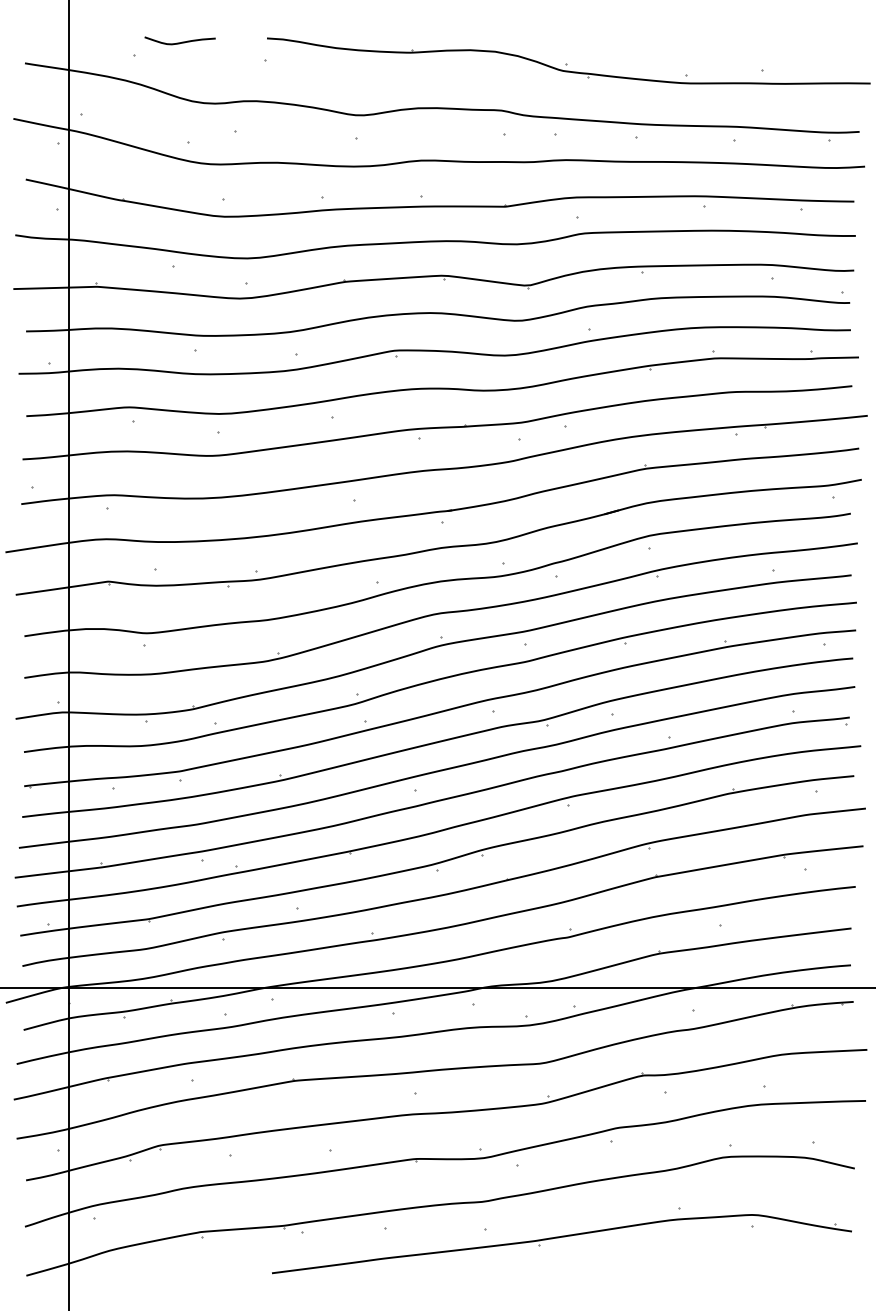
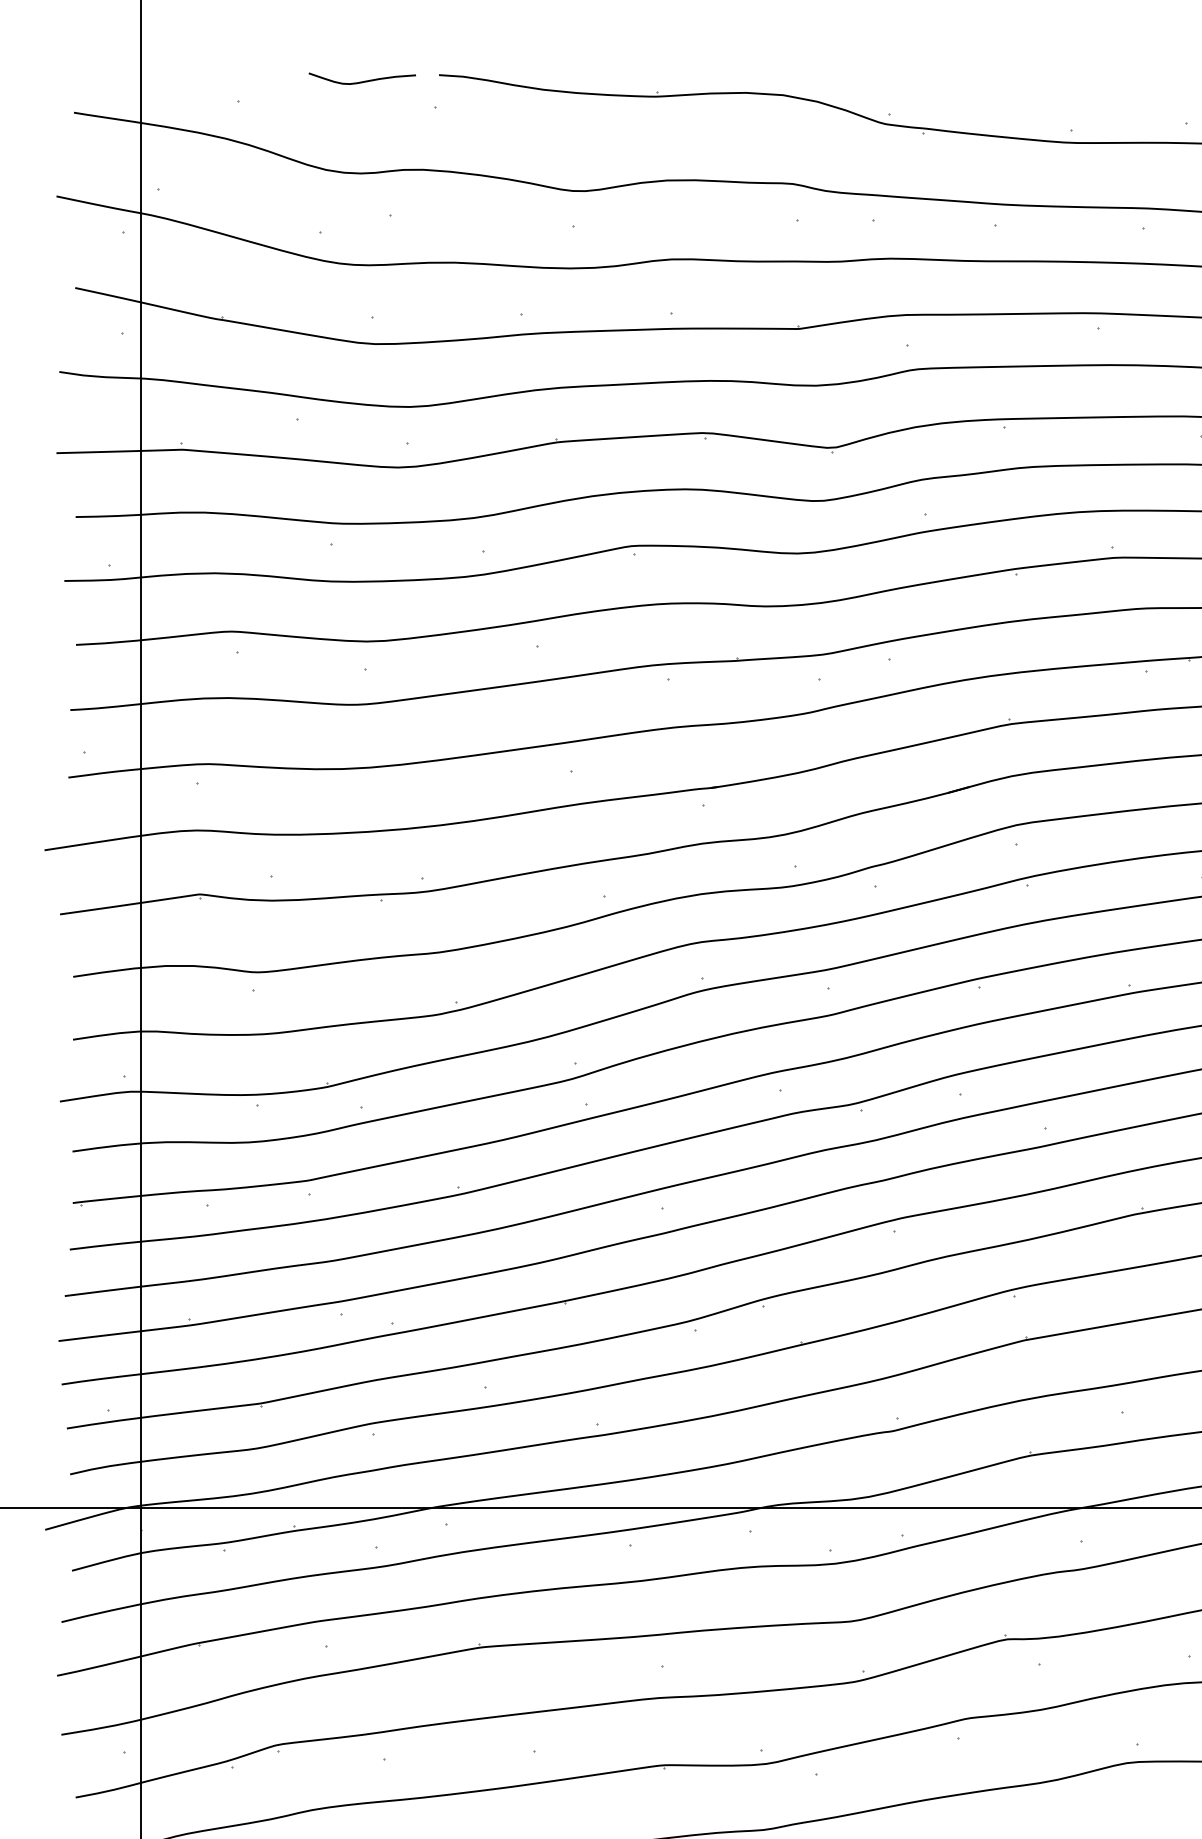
curve: (179, 42) -> (361, 81), moved

